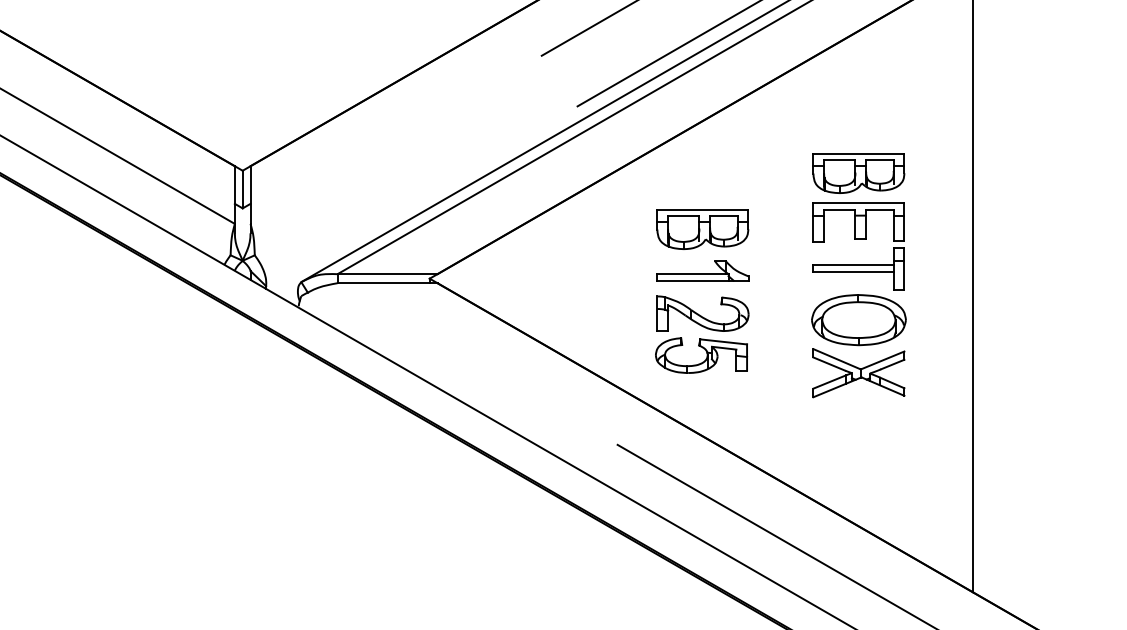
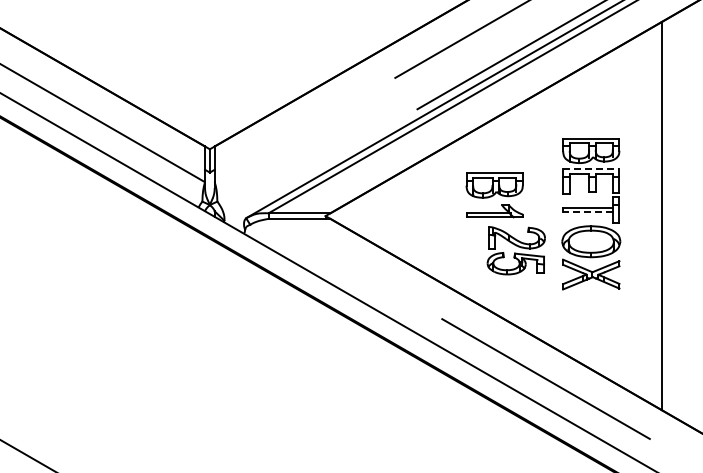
line: (859, 203) -> (591, 169), solid -> dashed
line: (852, 272) -> (587, 212), solid -> dashed
part: (700, 334) -> (515, 250), moved

